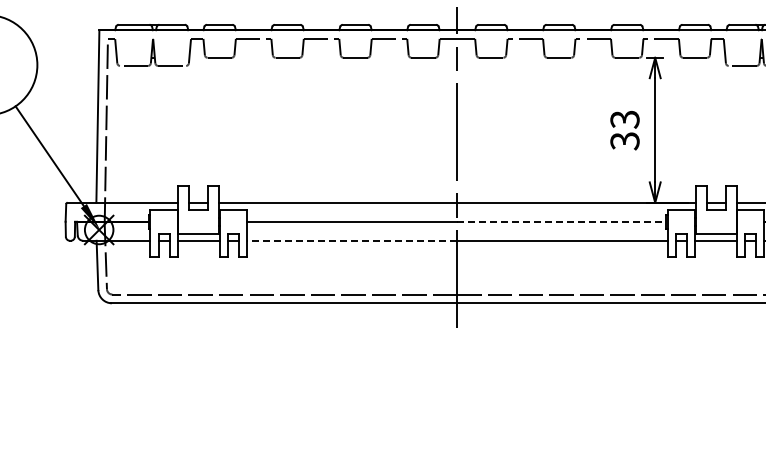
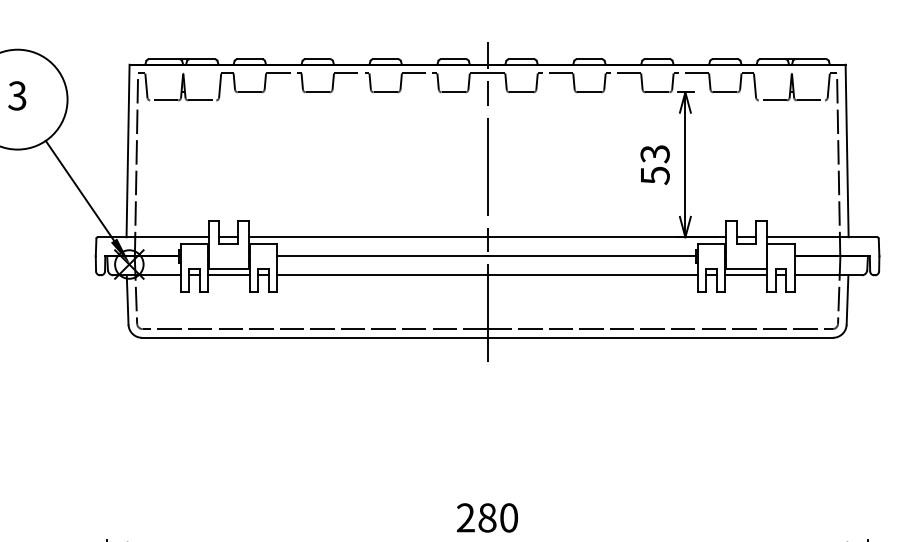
text: (624, 139) -> (654, 174), 33 -> 53
line: (562, 221) -> (592, 256), dashed -> solid
line: (351, 240) -> (381, 275), dashed -> solid

